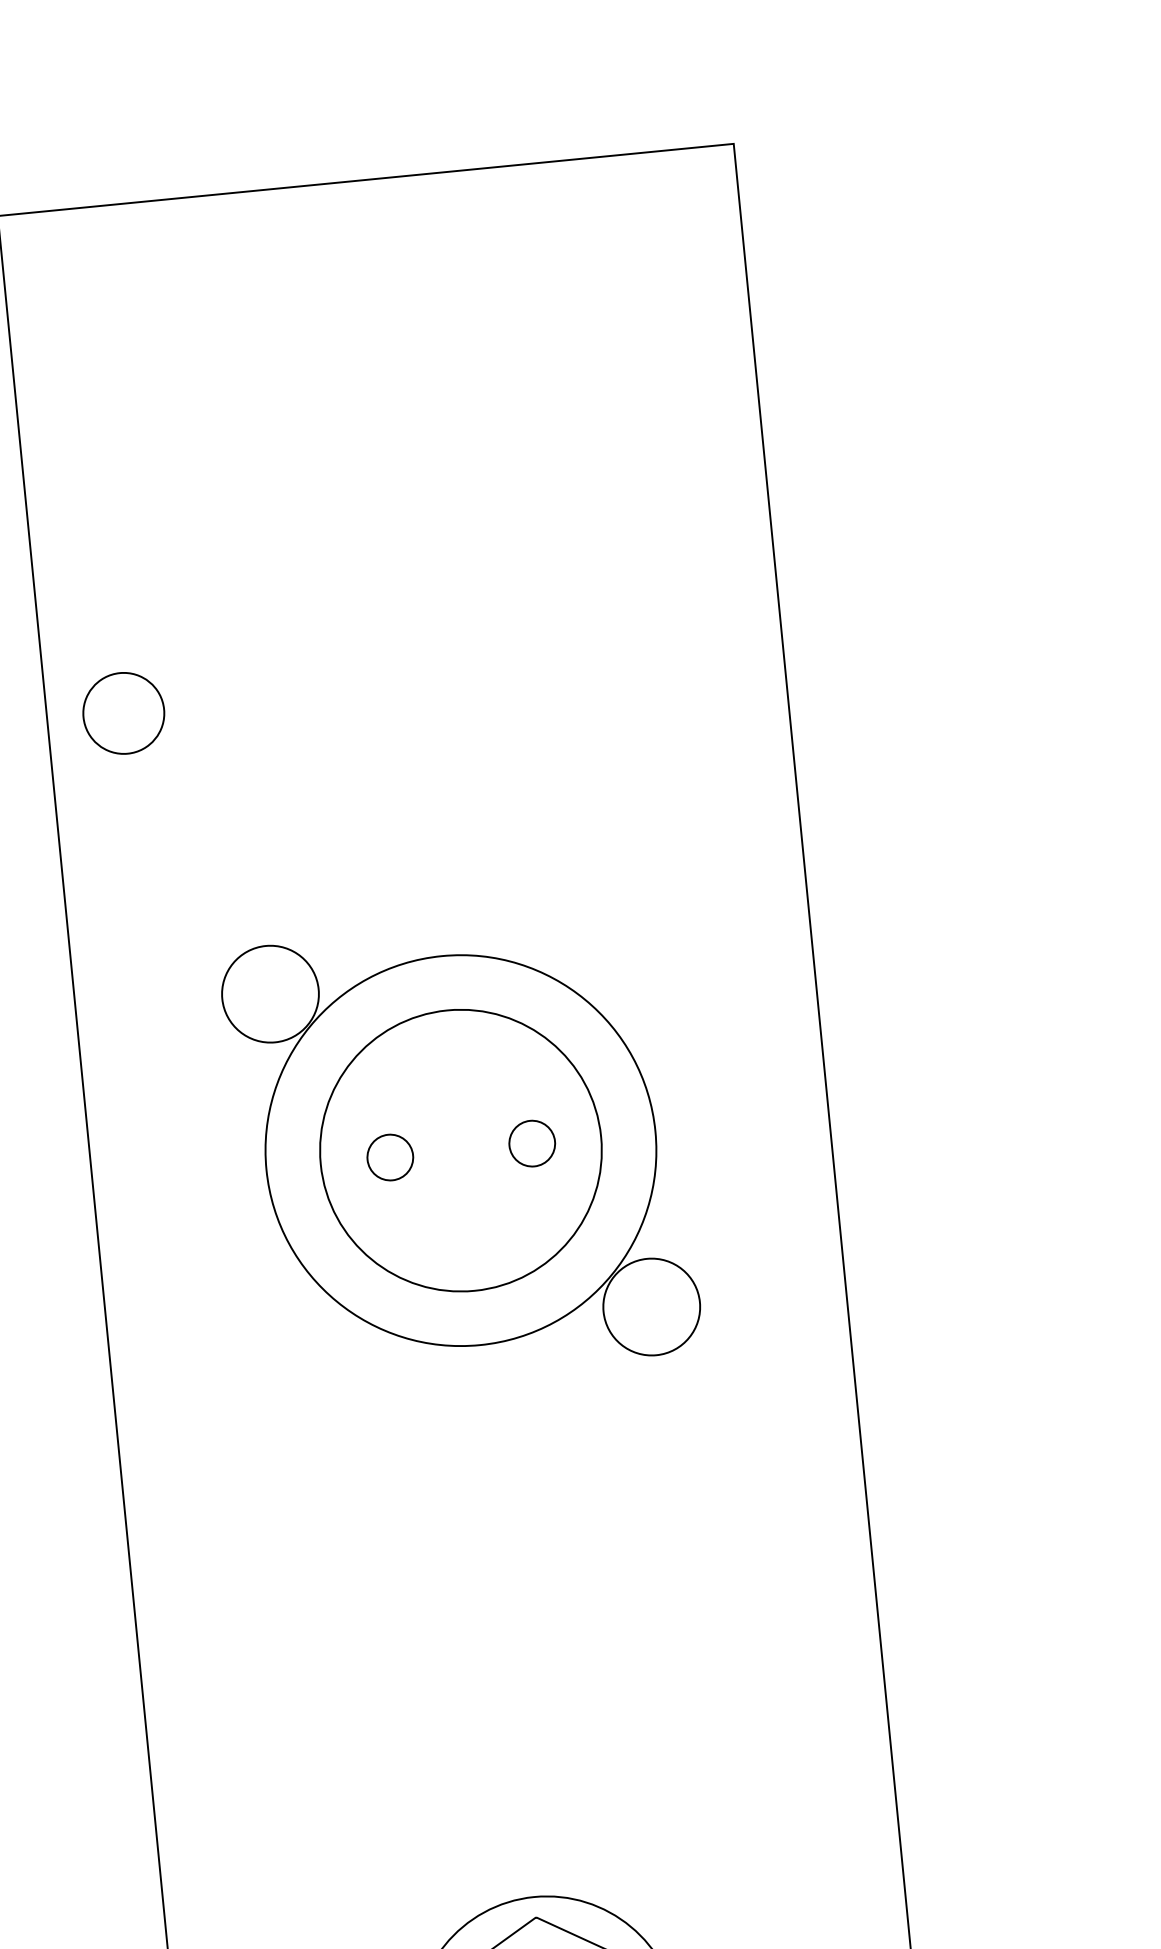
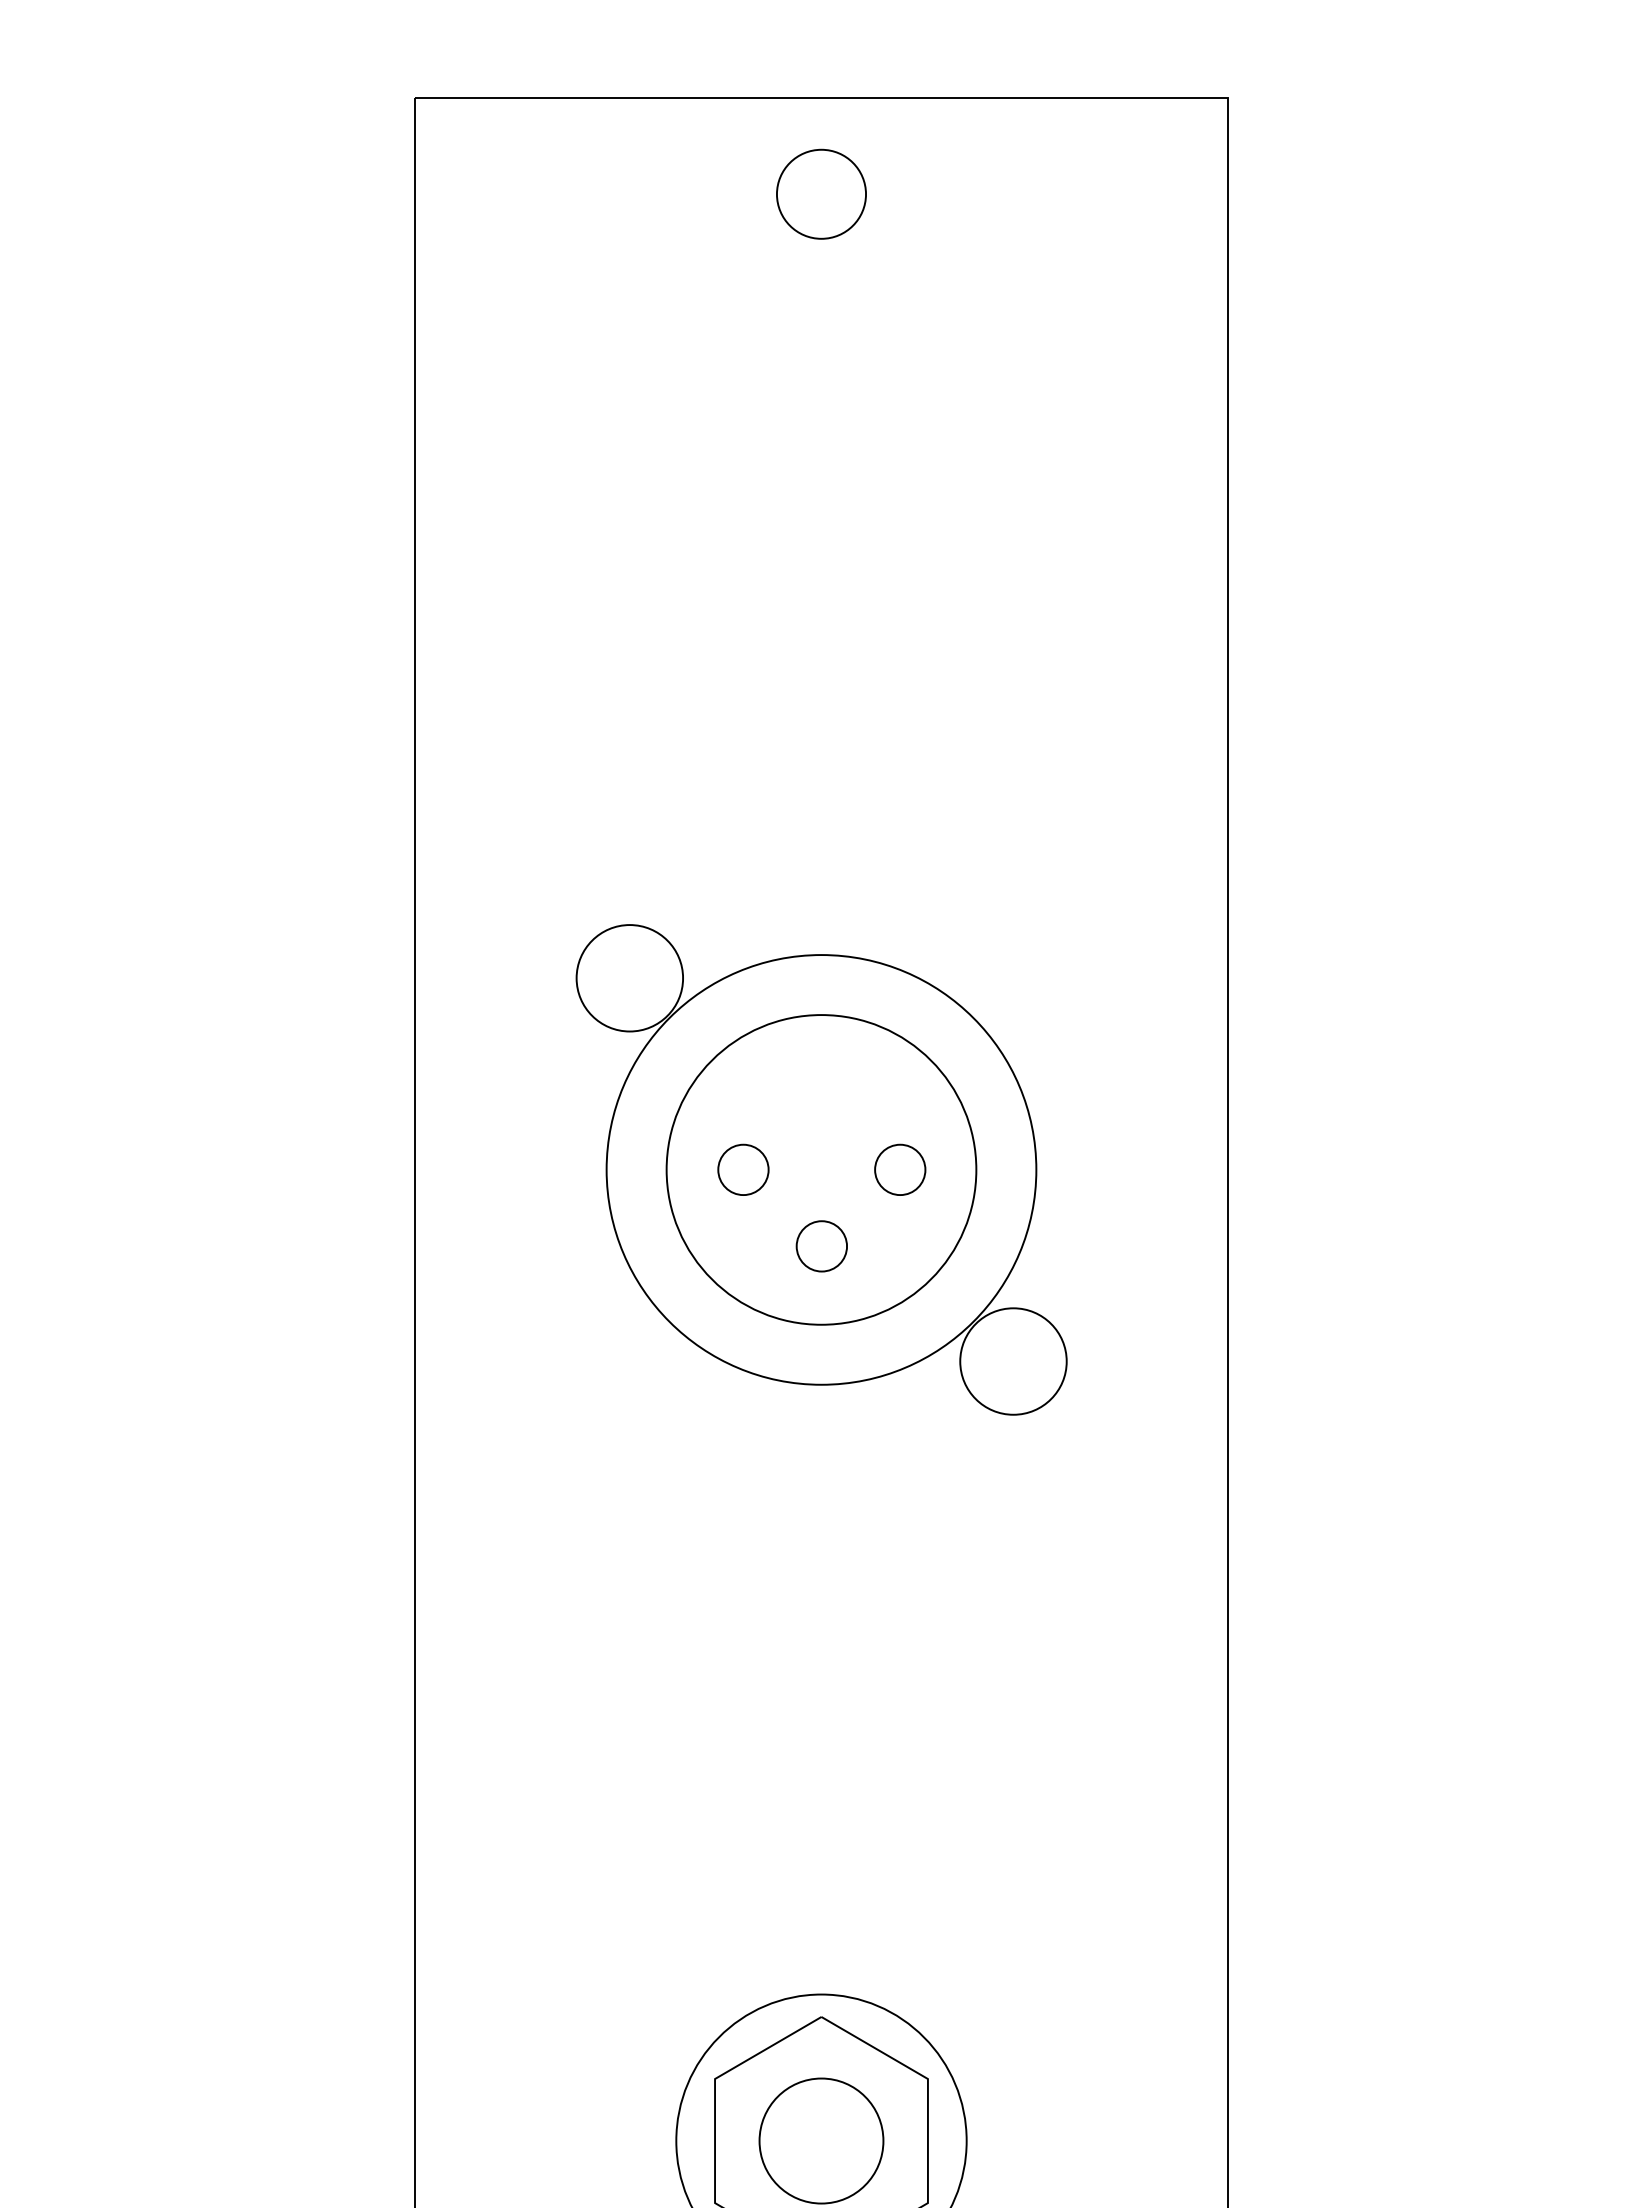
part: (123, 712) -> (821, 193), moved
part: (467, 1219) -> (821, 1246), added

